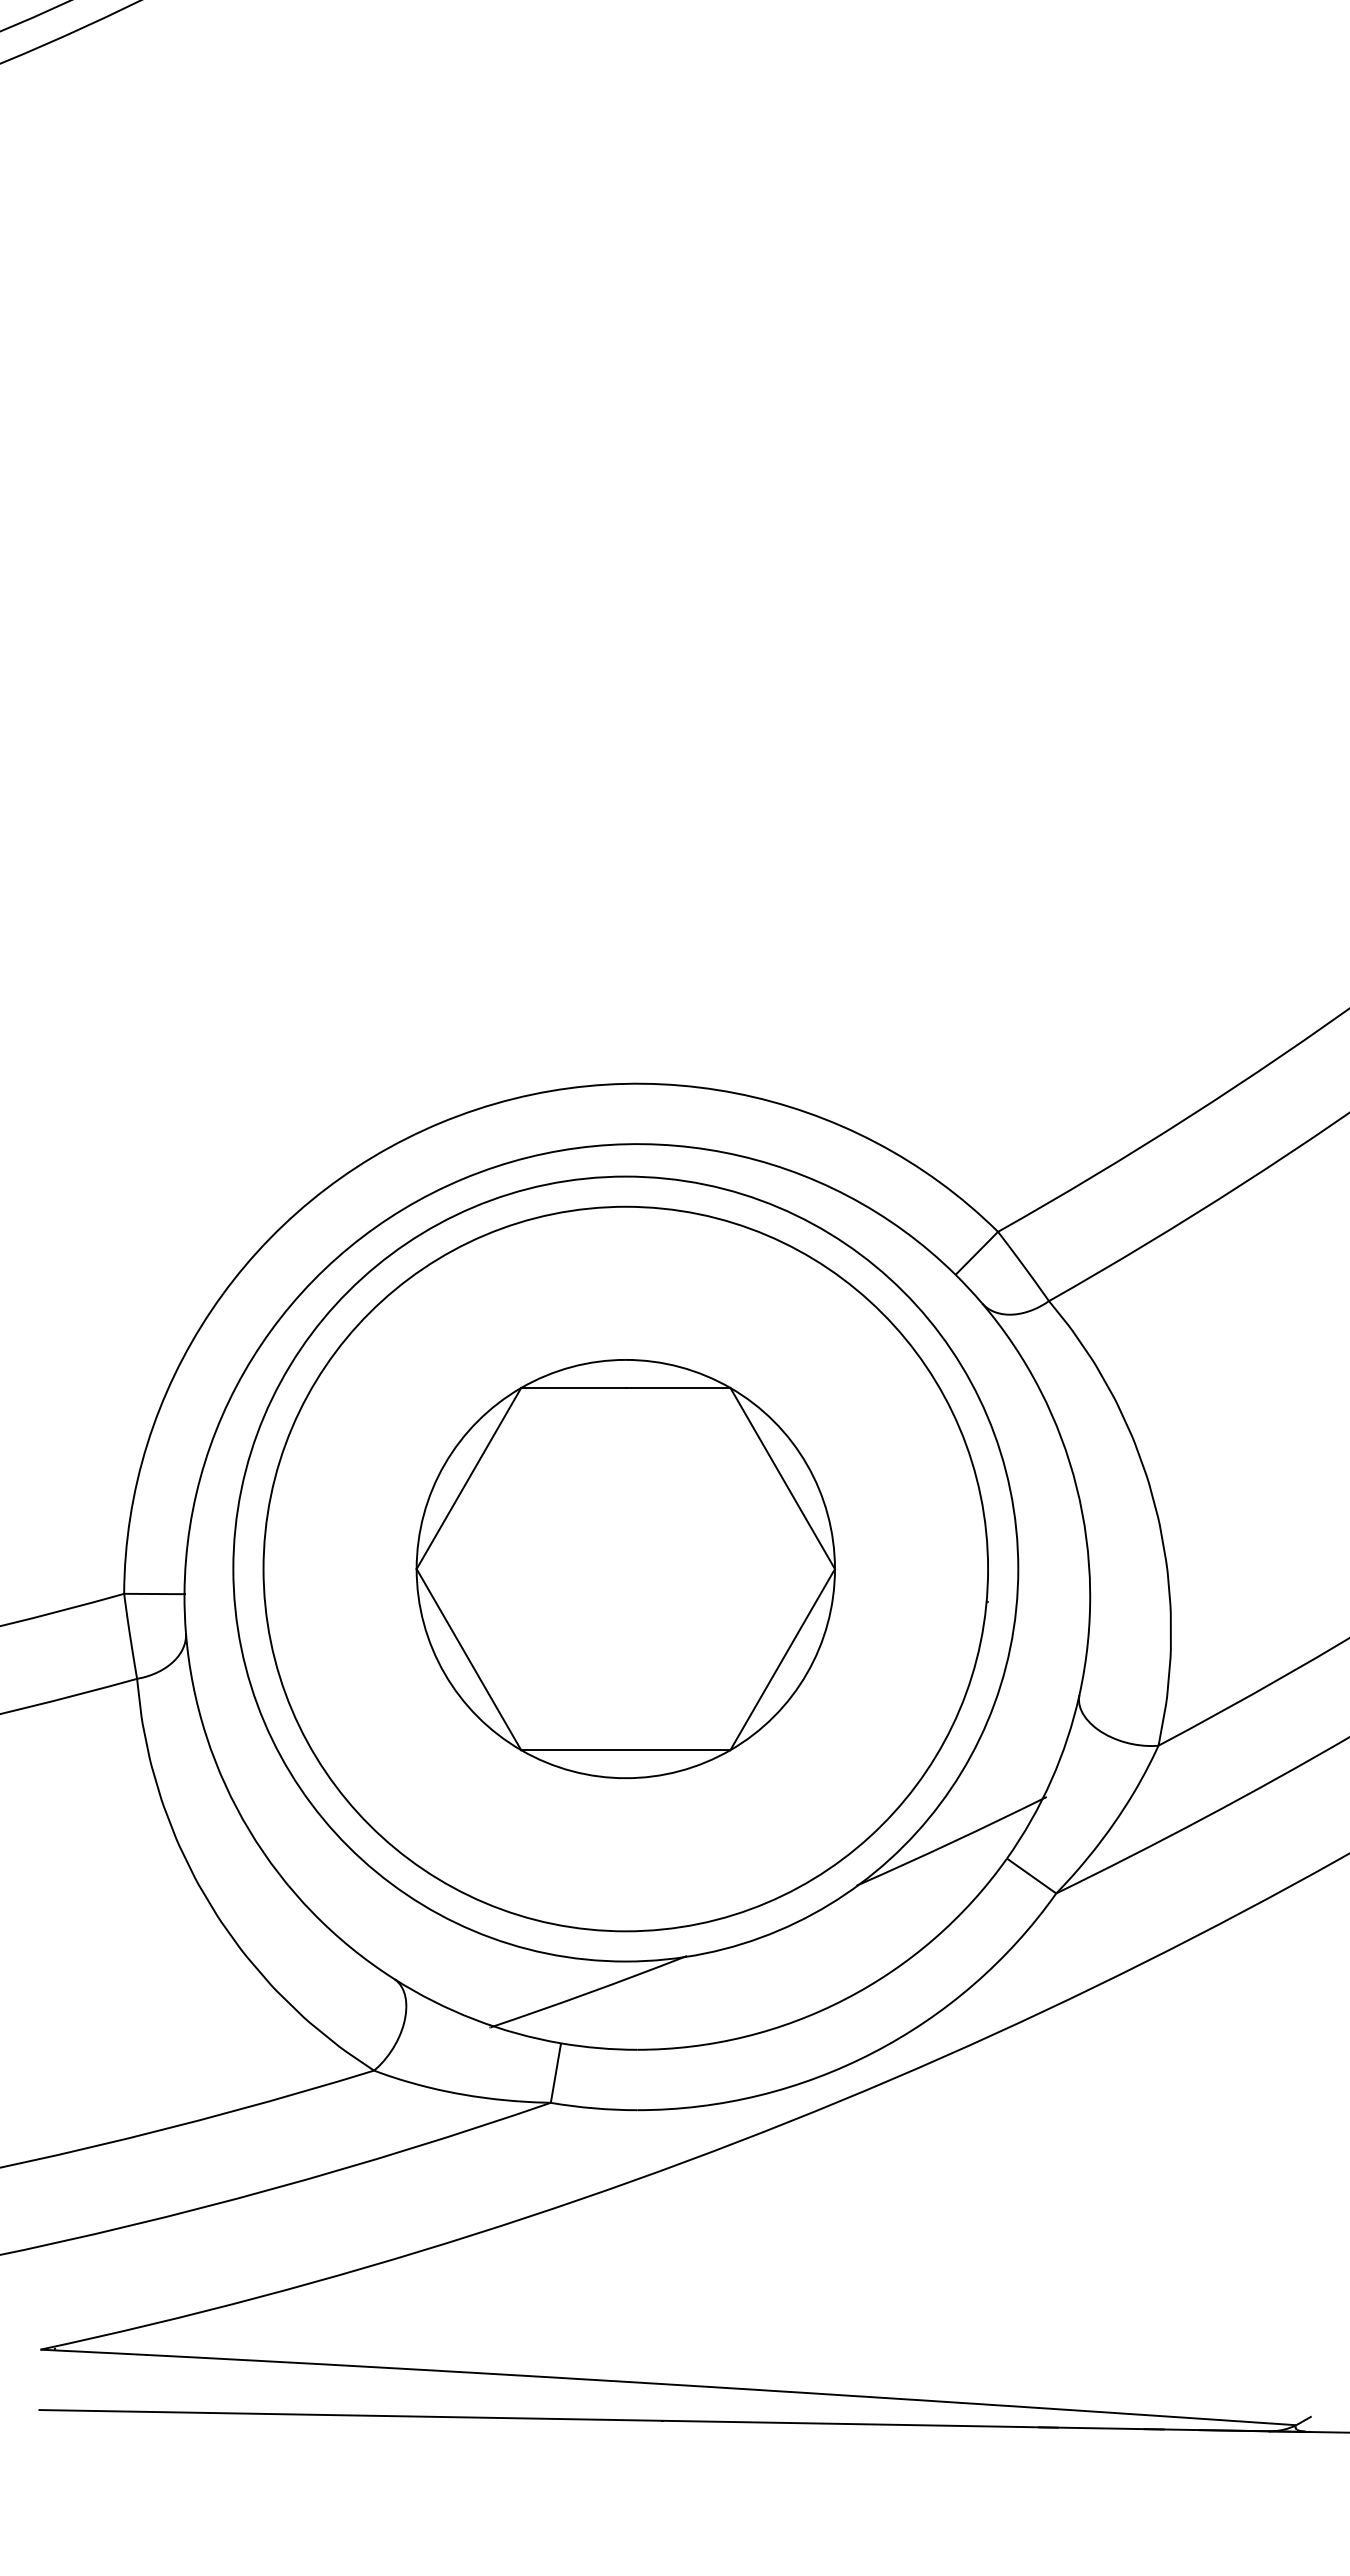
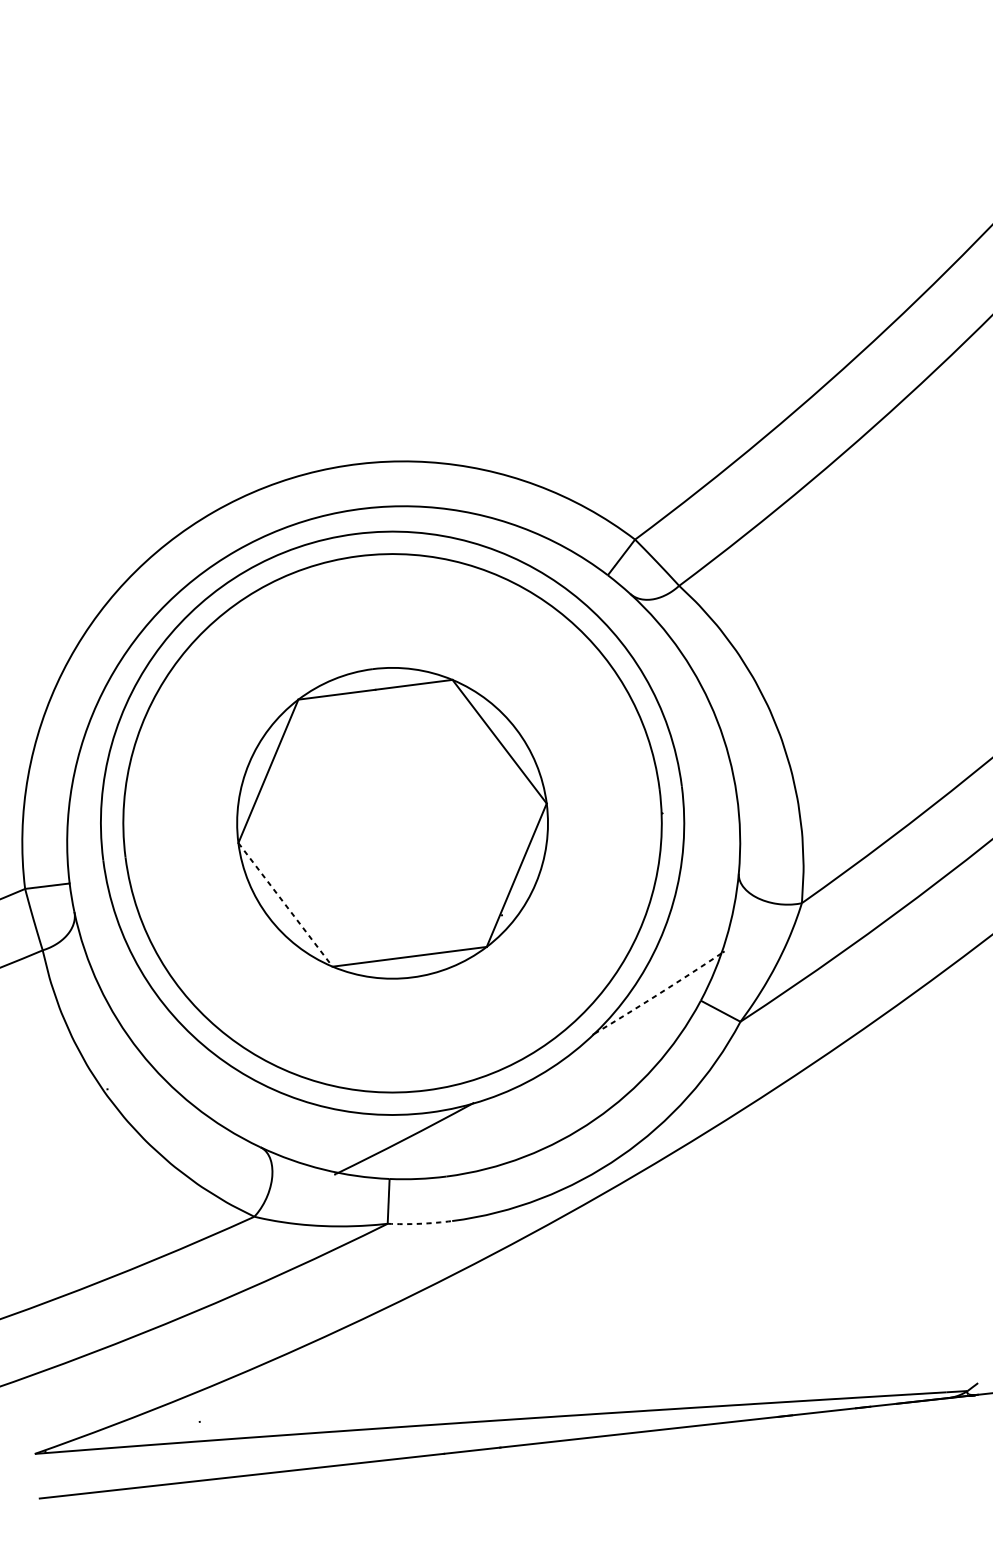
line: (468, 1659) -> (285, 904), solid -> dashed
arc: (952, 1842) -> (659, 993), solid -> dashed
arc: (593, 2108) -> (419, 1223), solid -> dashed

